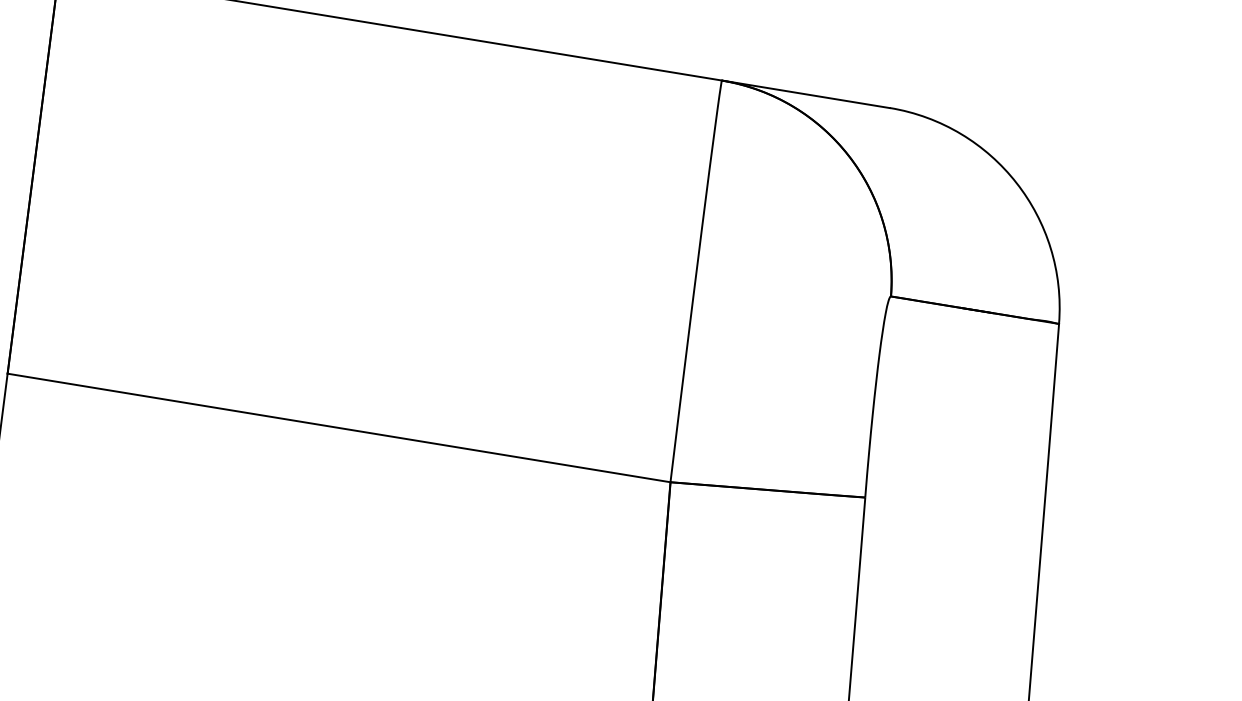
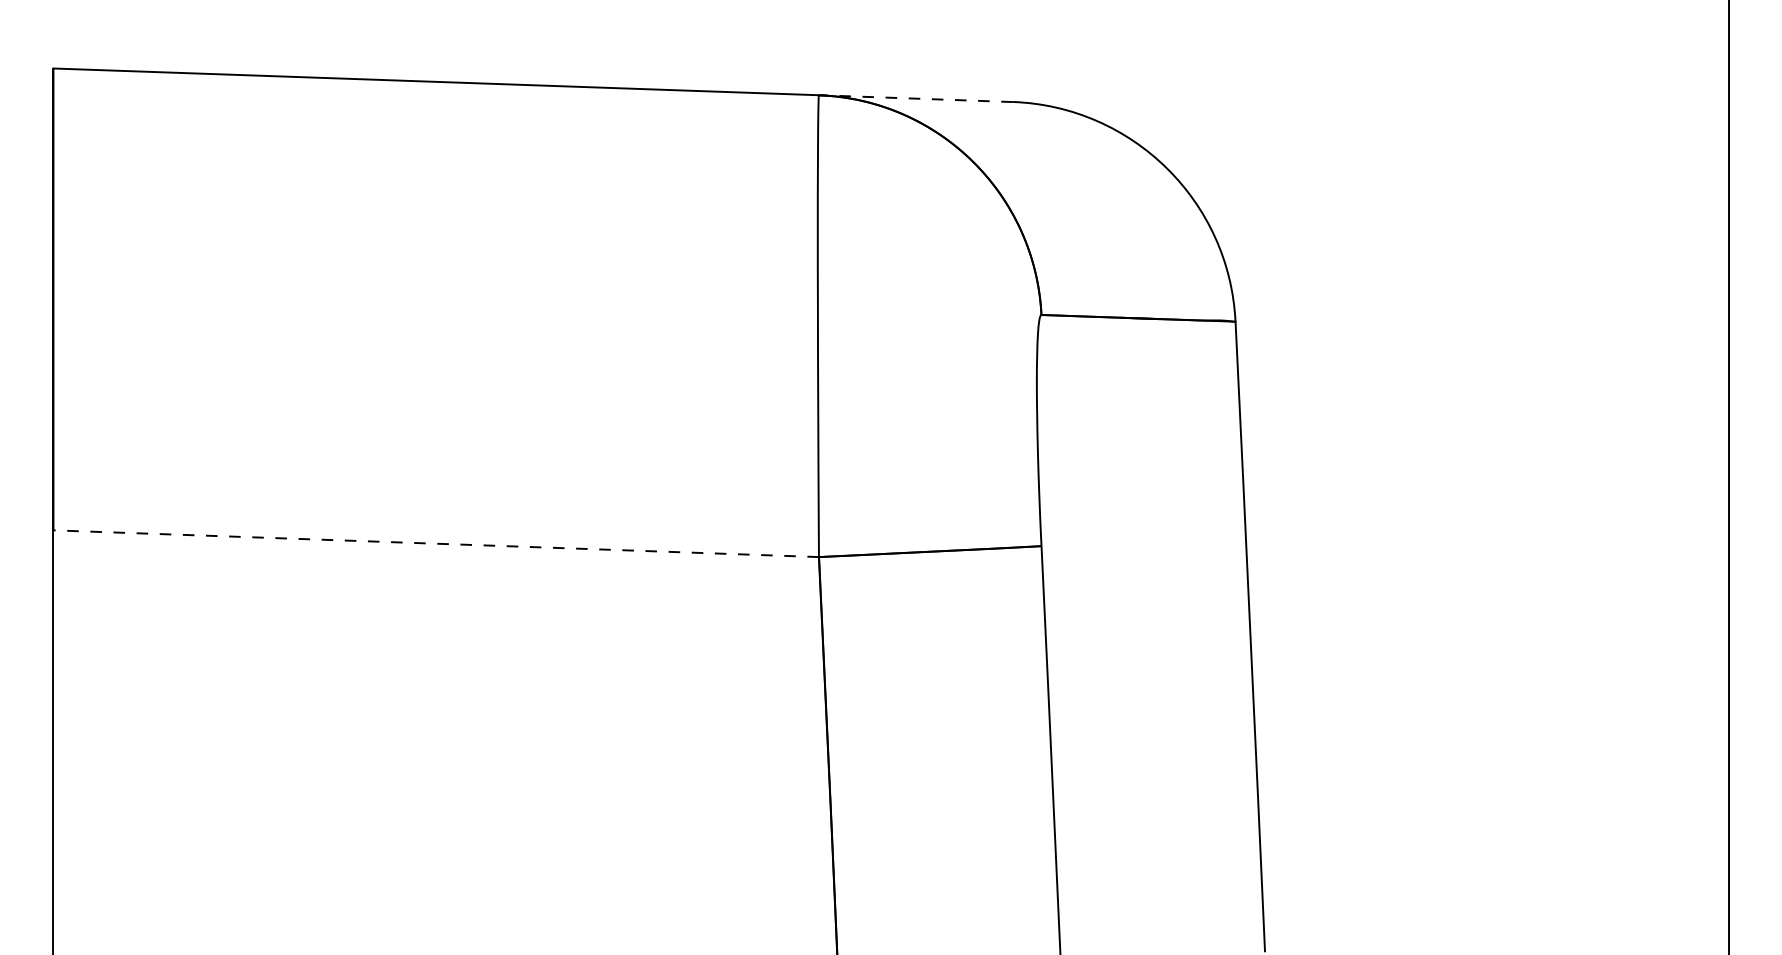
line: (805, 94) -> (915, 98), solid -> dashed
line: (339, 427) -> (436, 543), solid -> dashed

